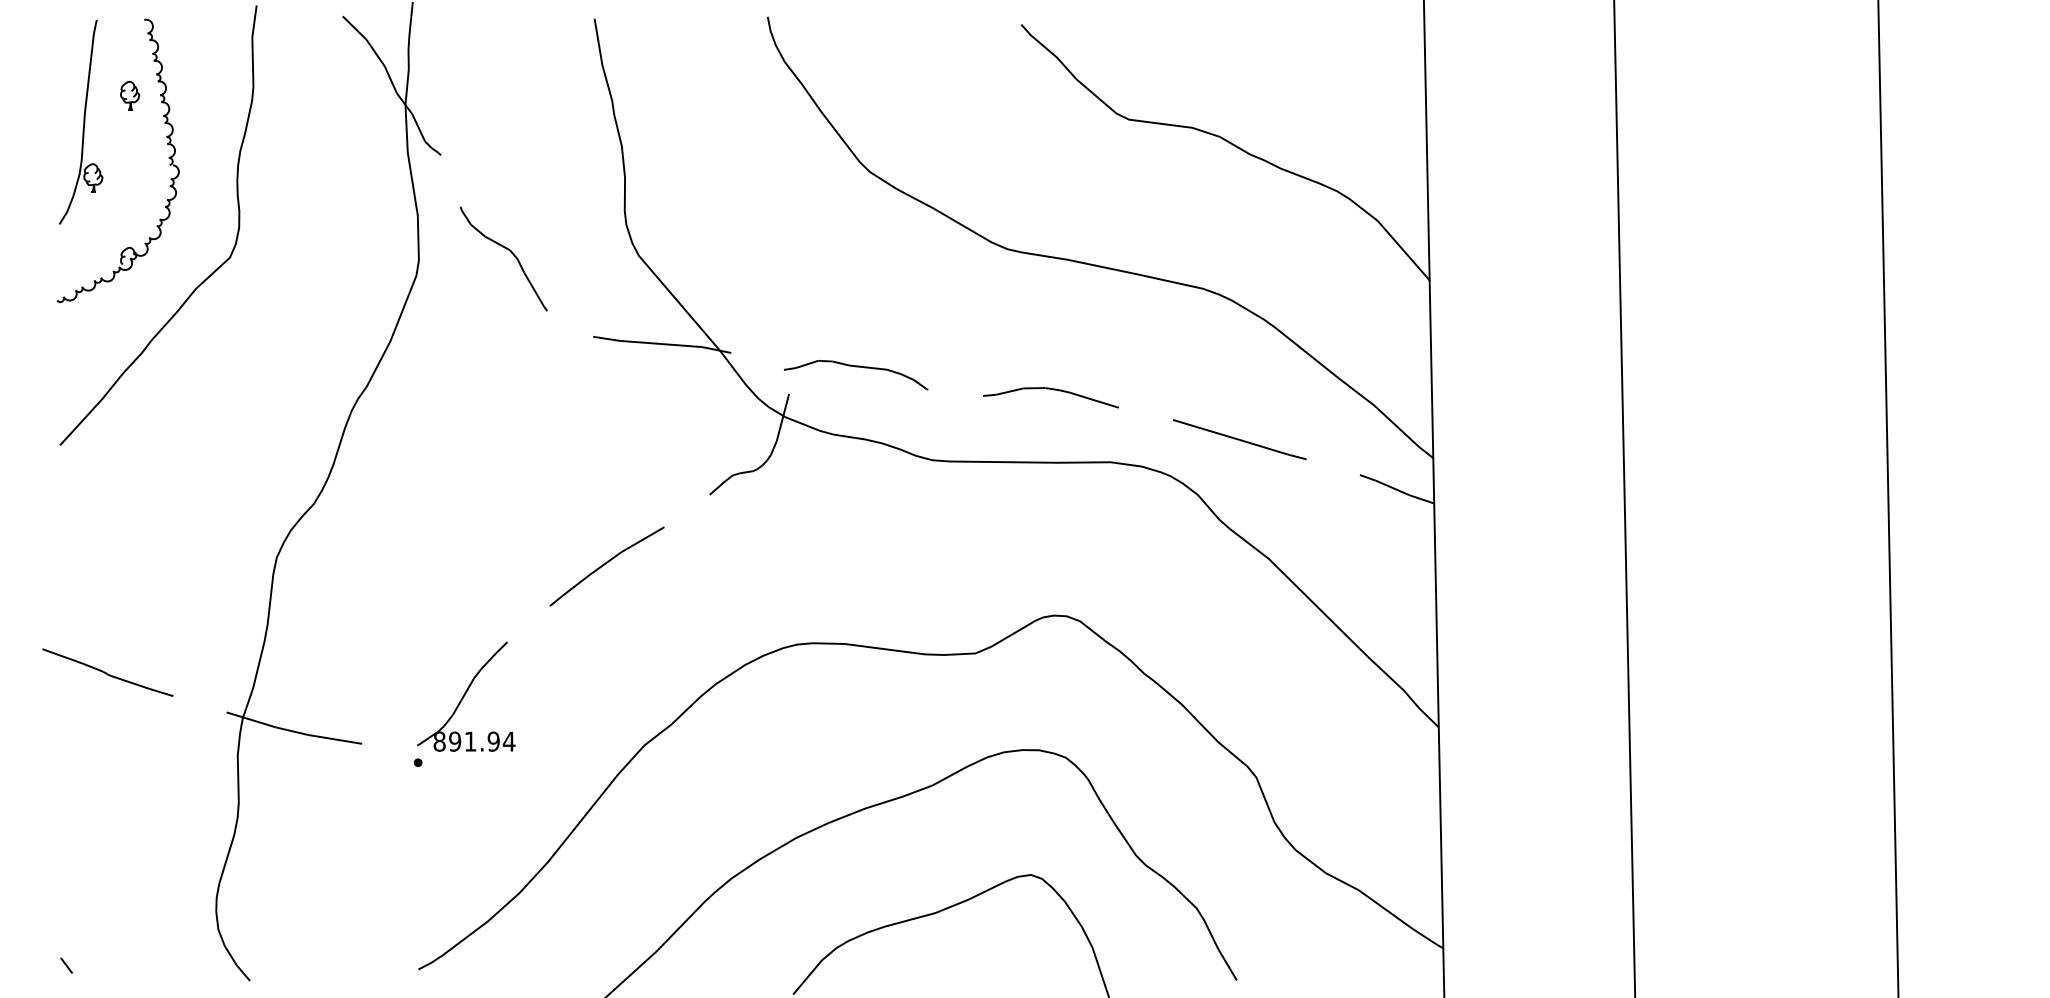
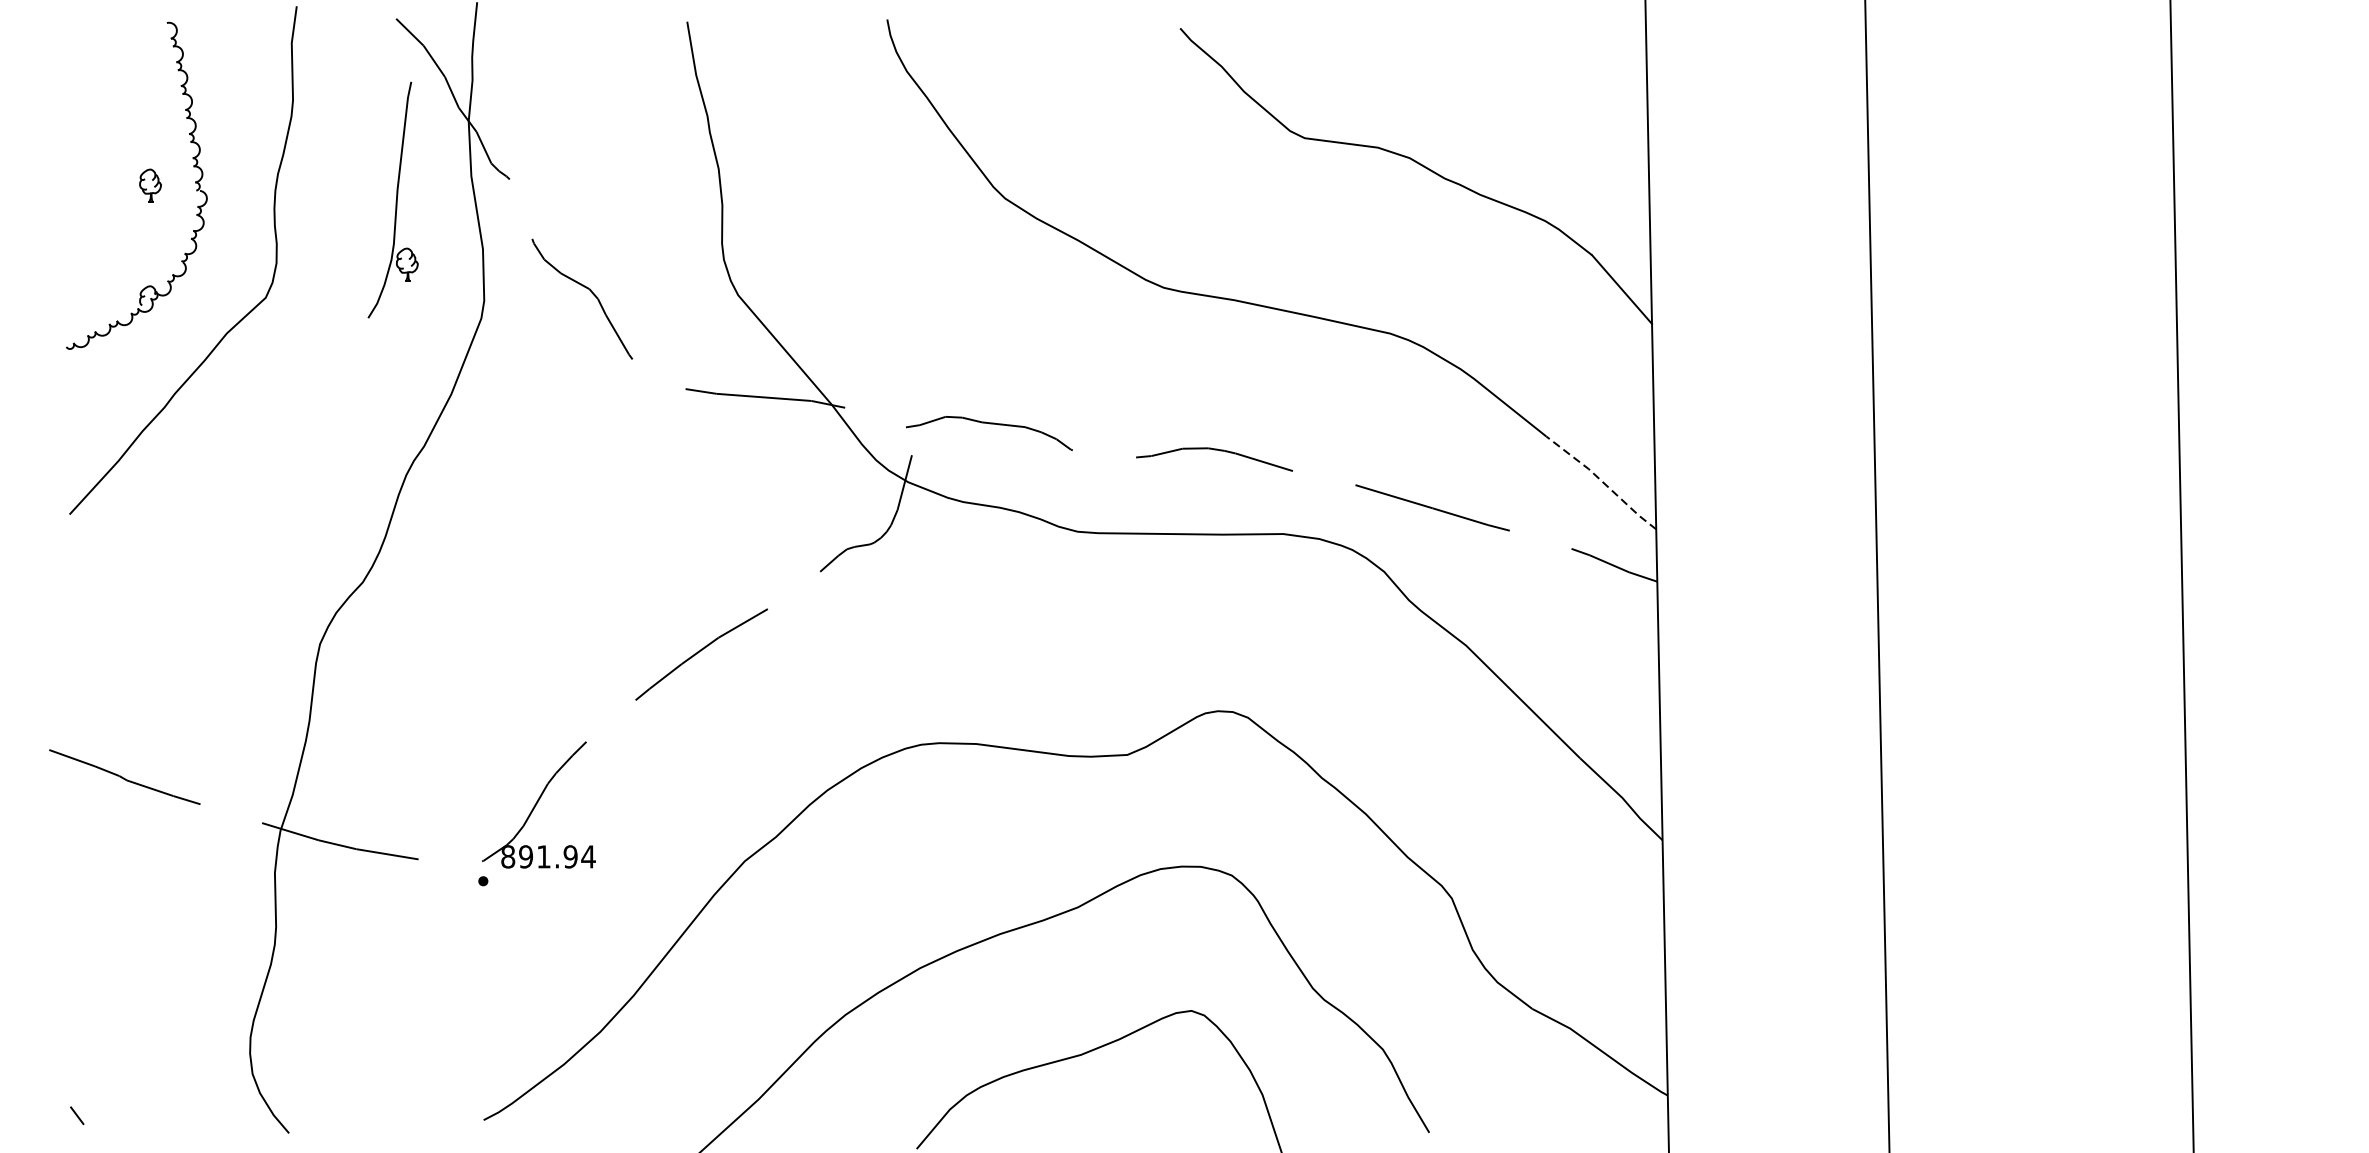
part: (130, 95) -> (150, 185), moved
part: (81, 121) -> (393, 199), moved
line: (1386, 416) -> (1602, 481), solid -> dashed

